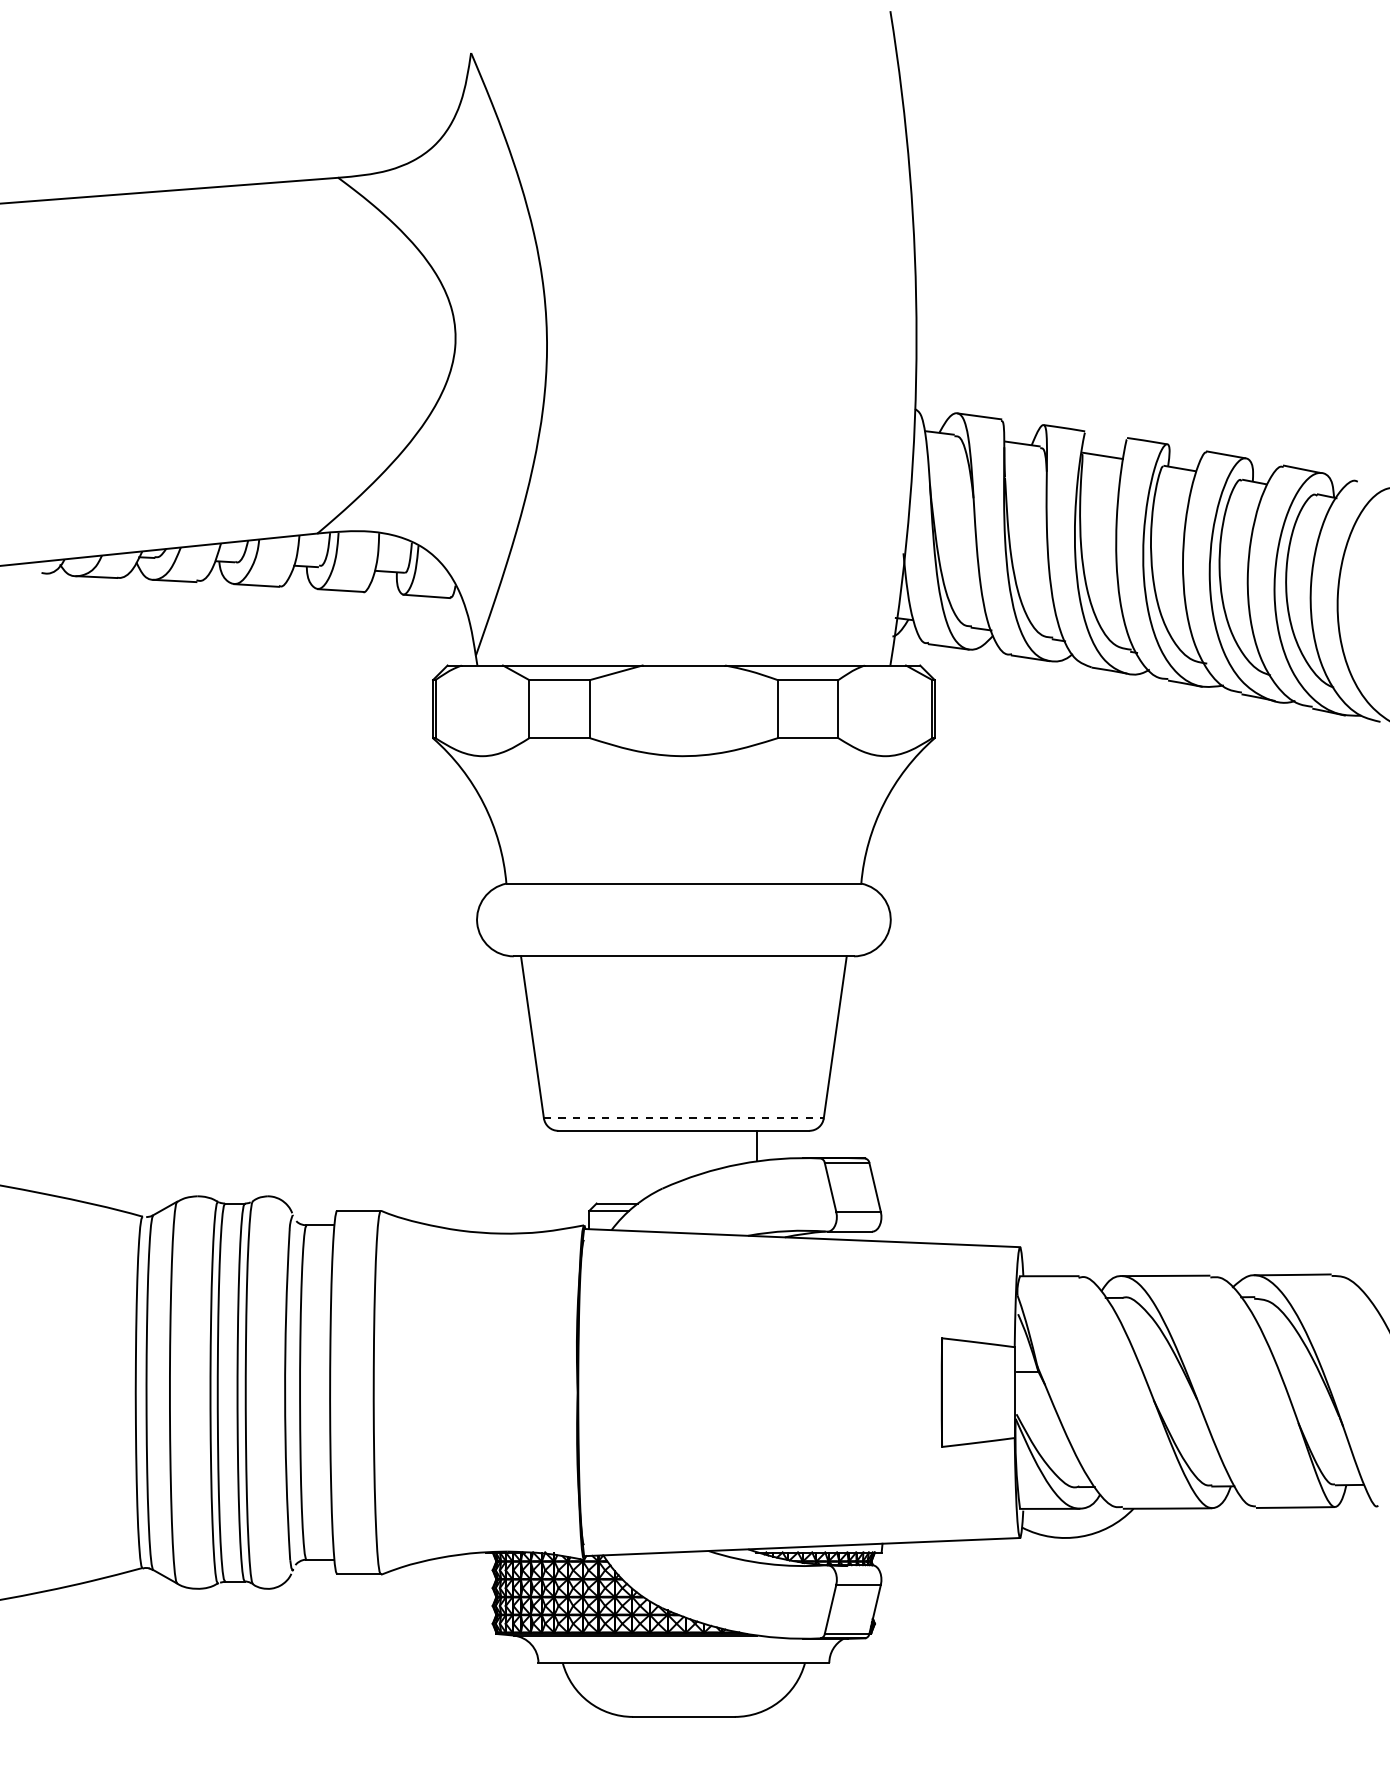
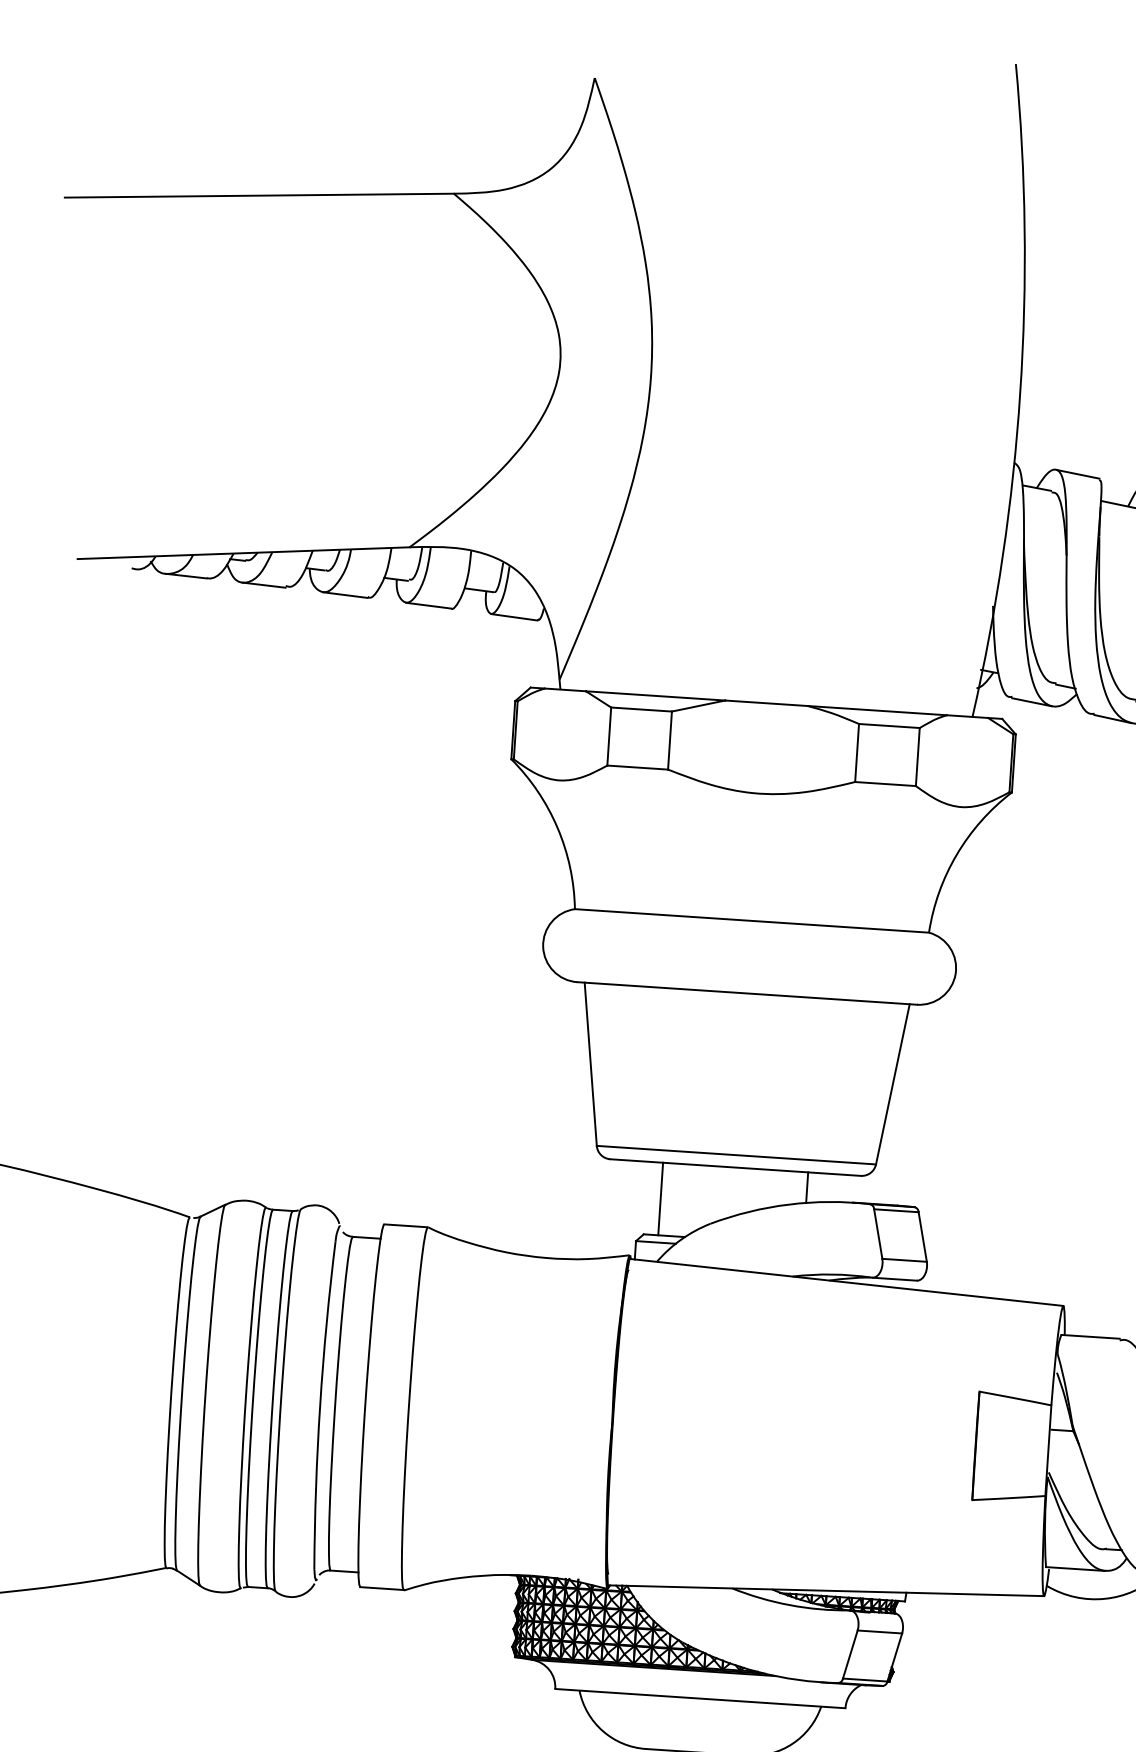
line: (683, 1118) -> (736, 1155), dashed -> solid
line: (611, 1166) -> (661, 1198), added

